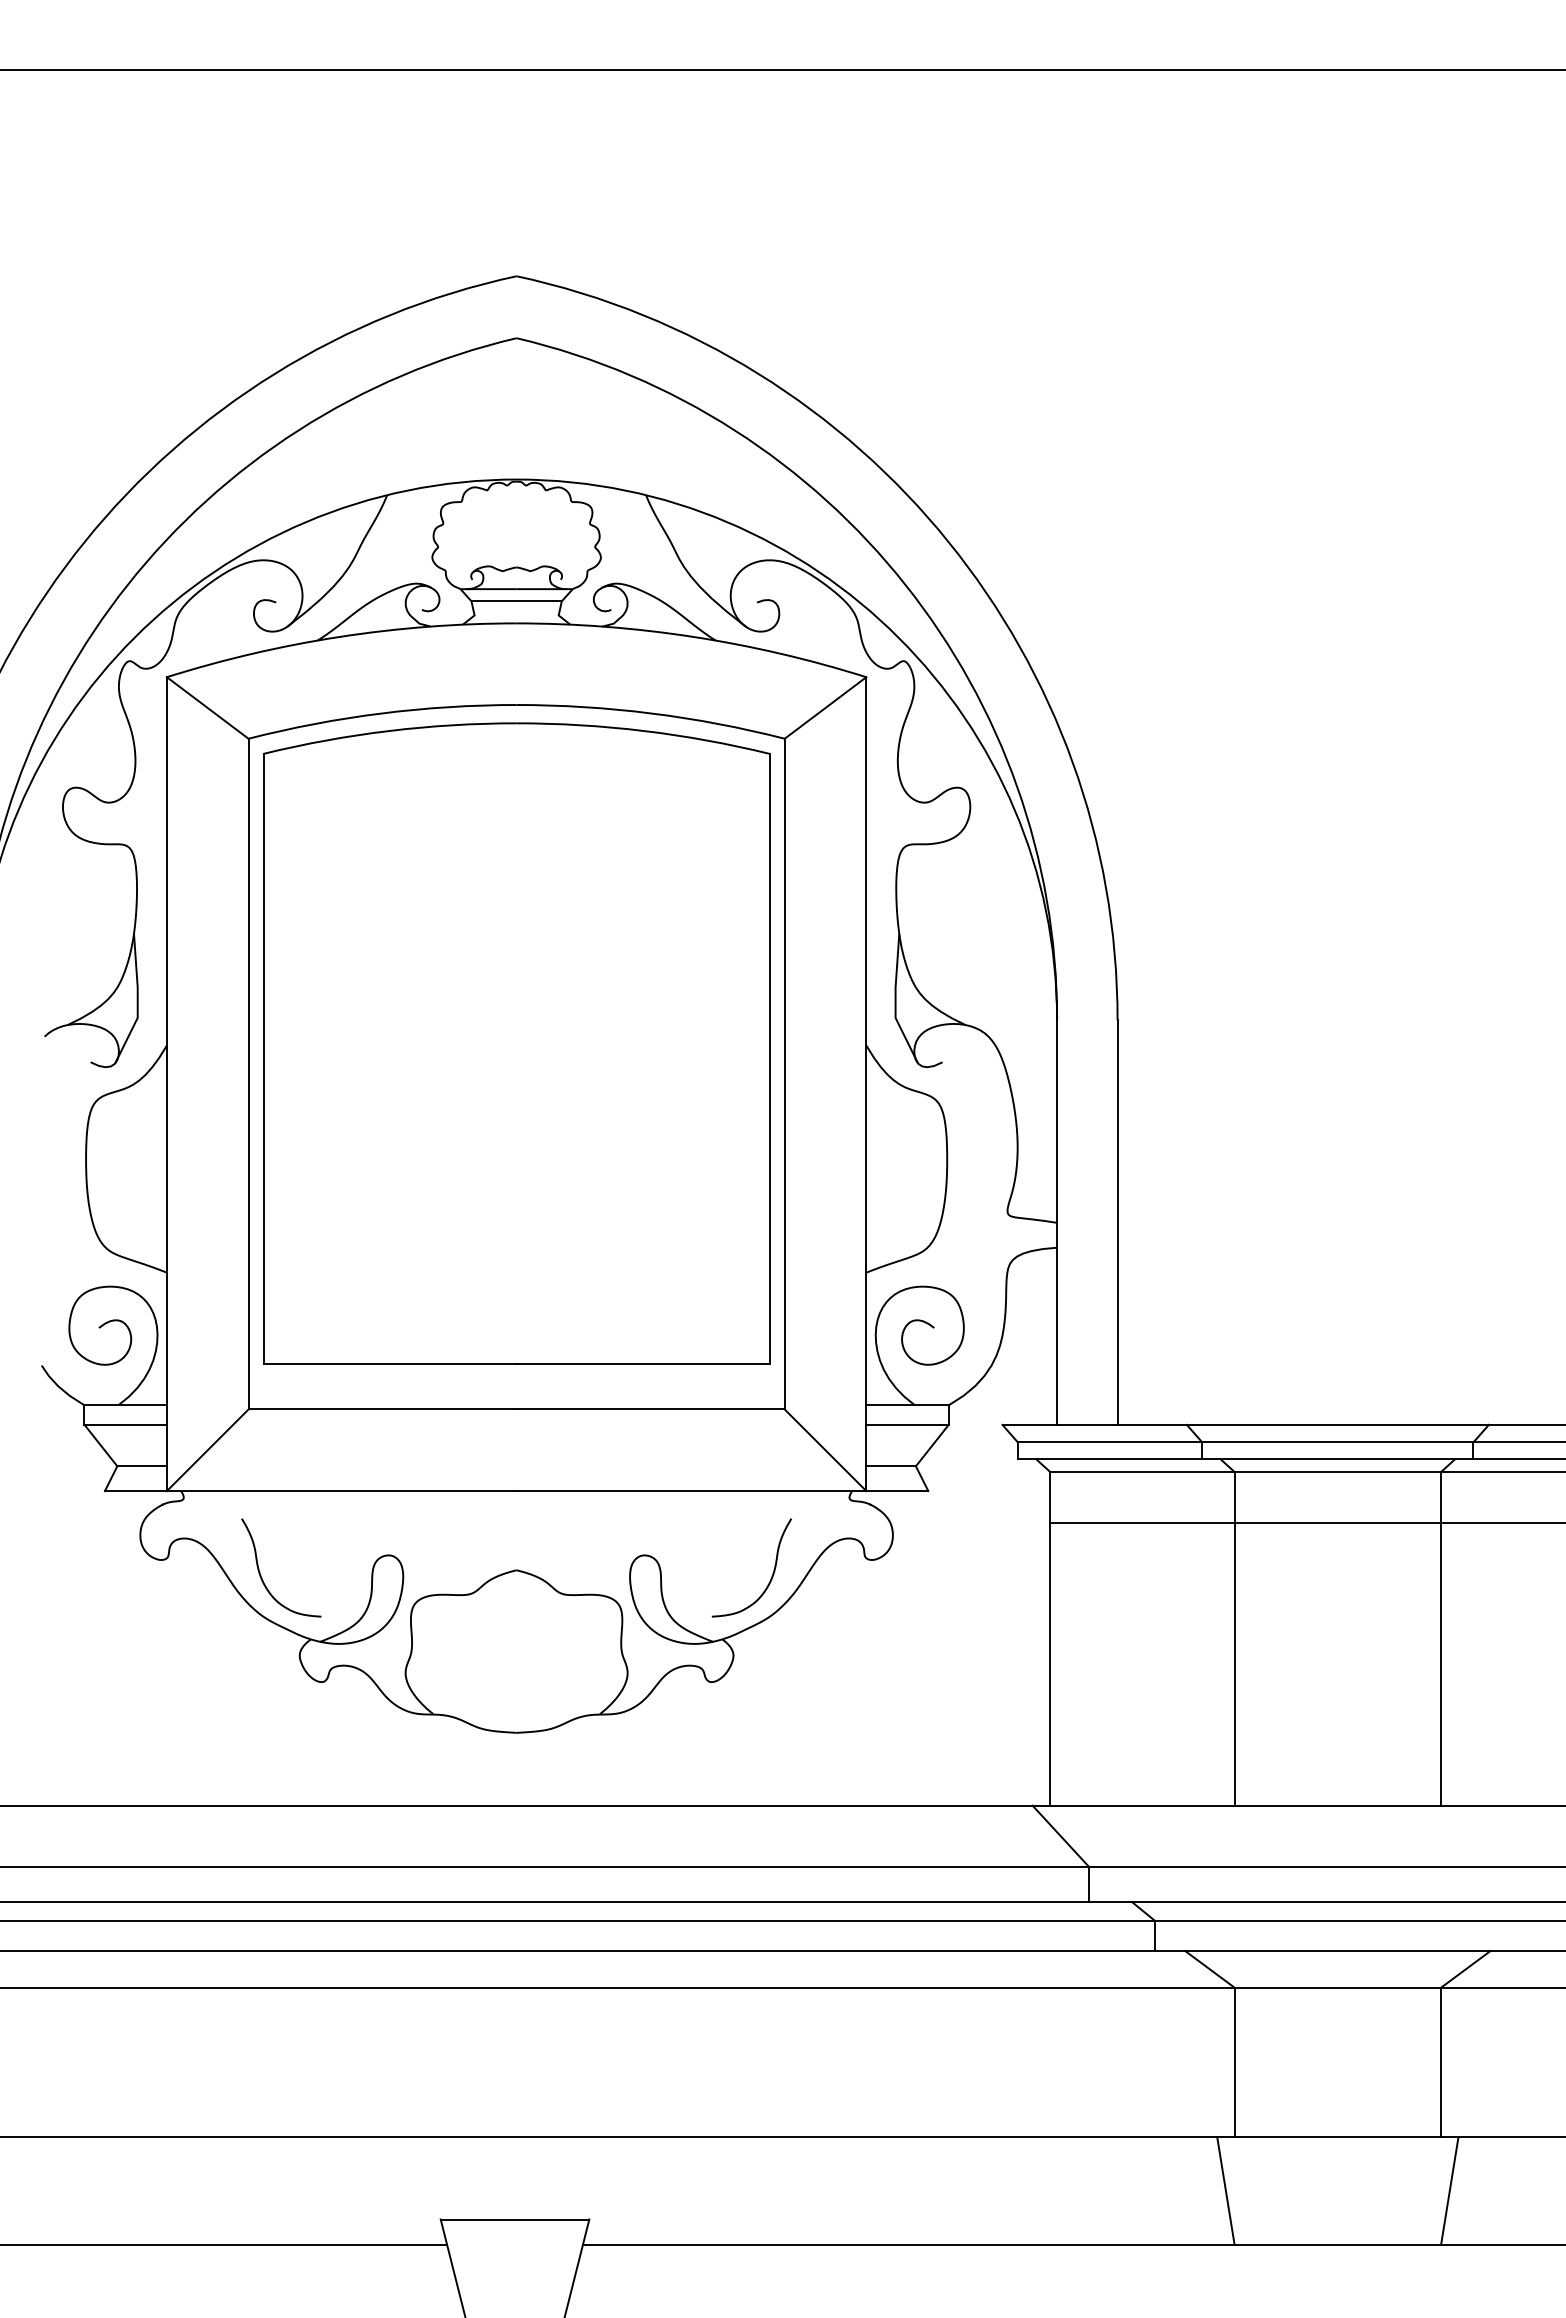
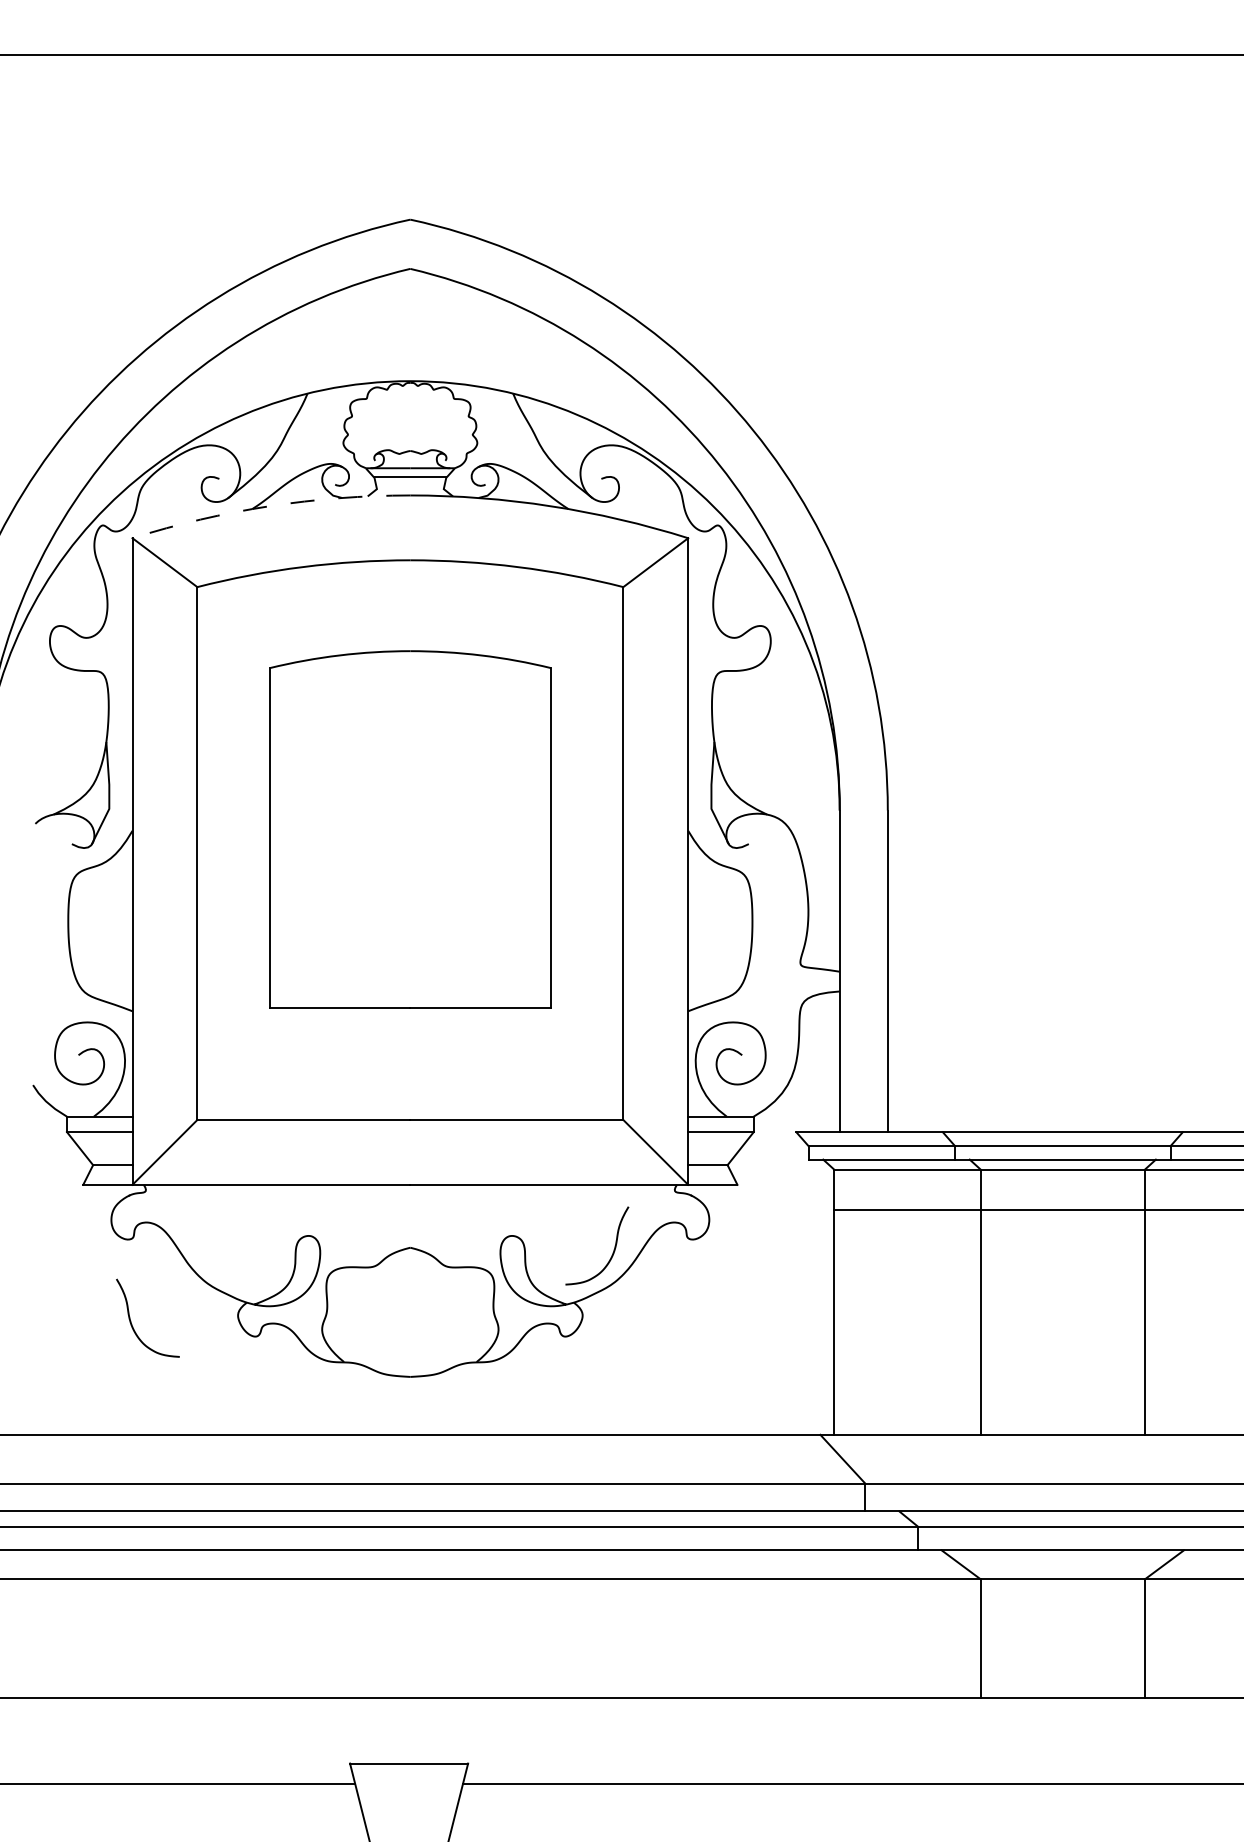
arc: (339, 636) -> (269, 505), solid -> dashed
part: (516, 1043) -> (410, 829), size x0.7
curve: (261, 1575) -> (132, 1324), moved
line: (1225, 2190) -> (973, 1740), removed
line: (1449, 2190) -> (1151, 1740), removed

